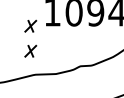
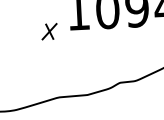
part: (30, 50) -> (50, 64), removed

